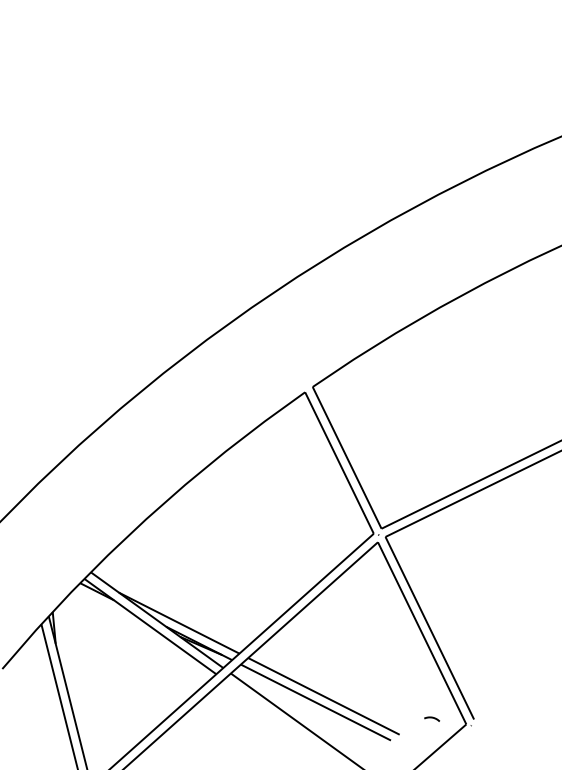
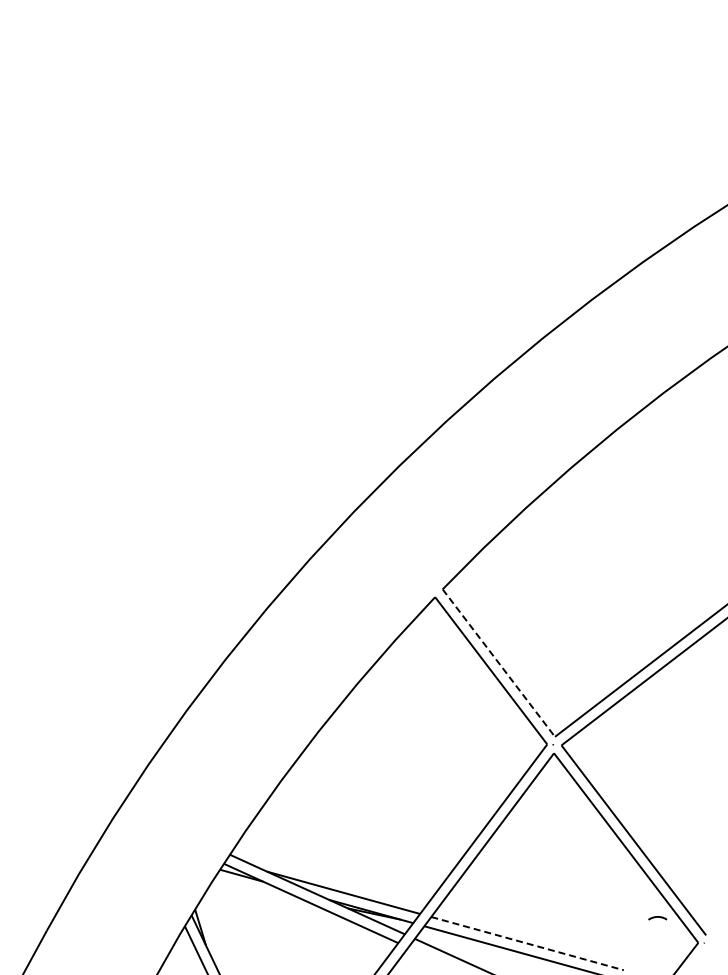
line: (346, 458) -> (498, 663), solid -> dashed
line: (323, 696) -> (527, 943), solid -> dashed
curve: (432, 718) -> (657, 917), moved

